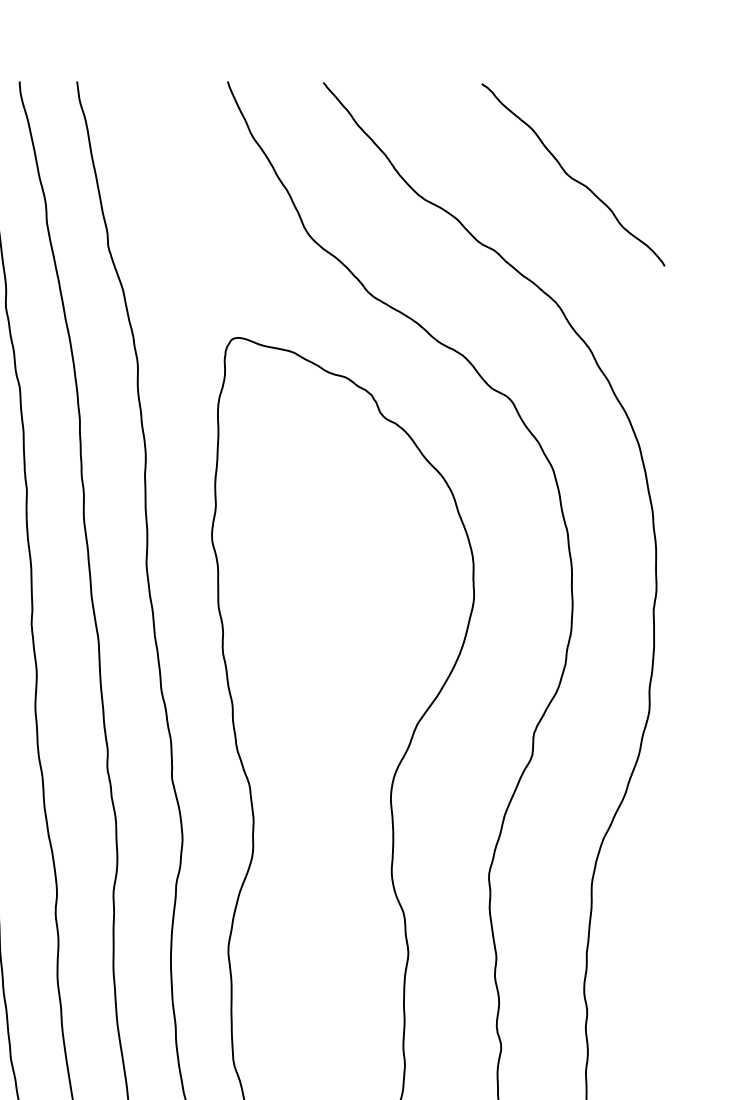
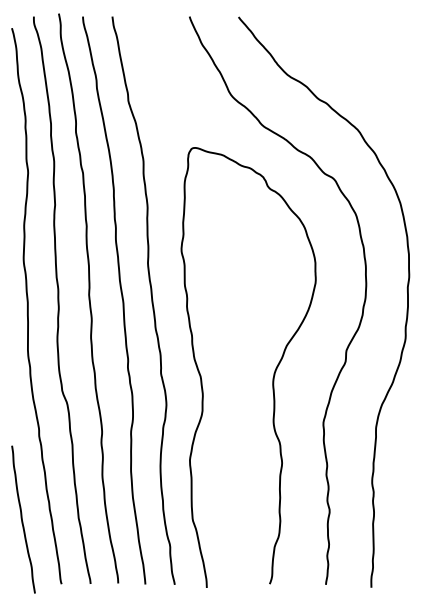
curve: (571, 175) -> (365, 64), removed

